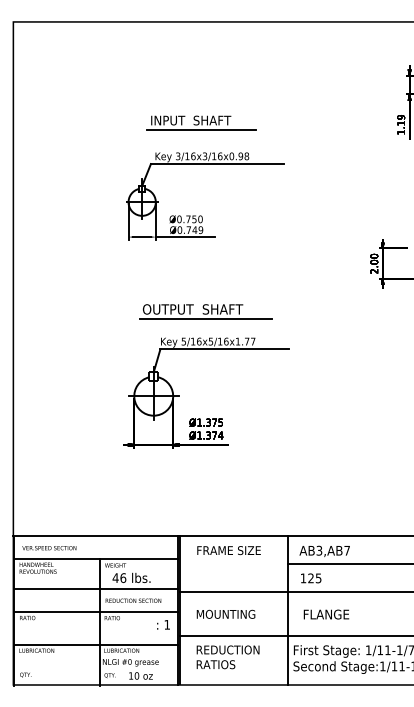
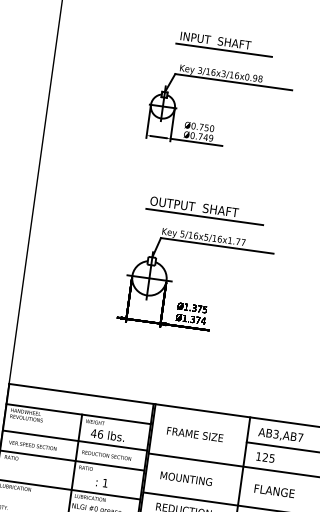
text: (49, 548) -> (32, 445), moved
text: (228, 550) -> (194, 434), moved
text: (163, 624) -> (102, 482), moved

